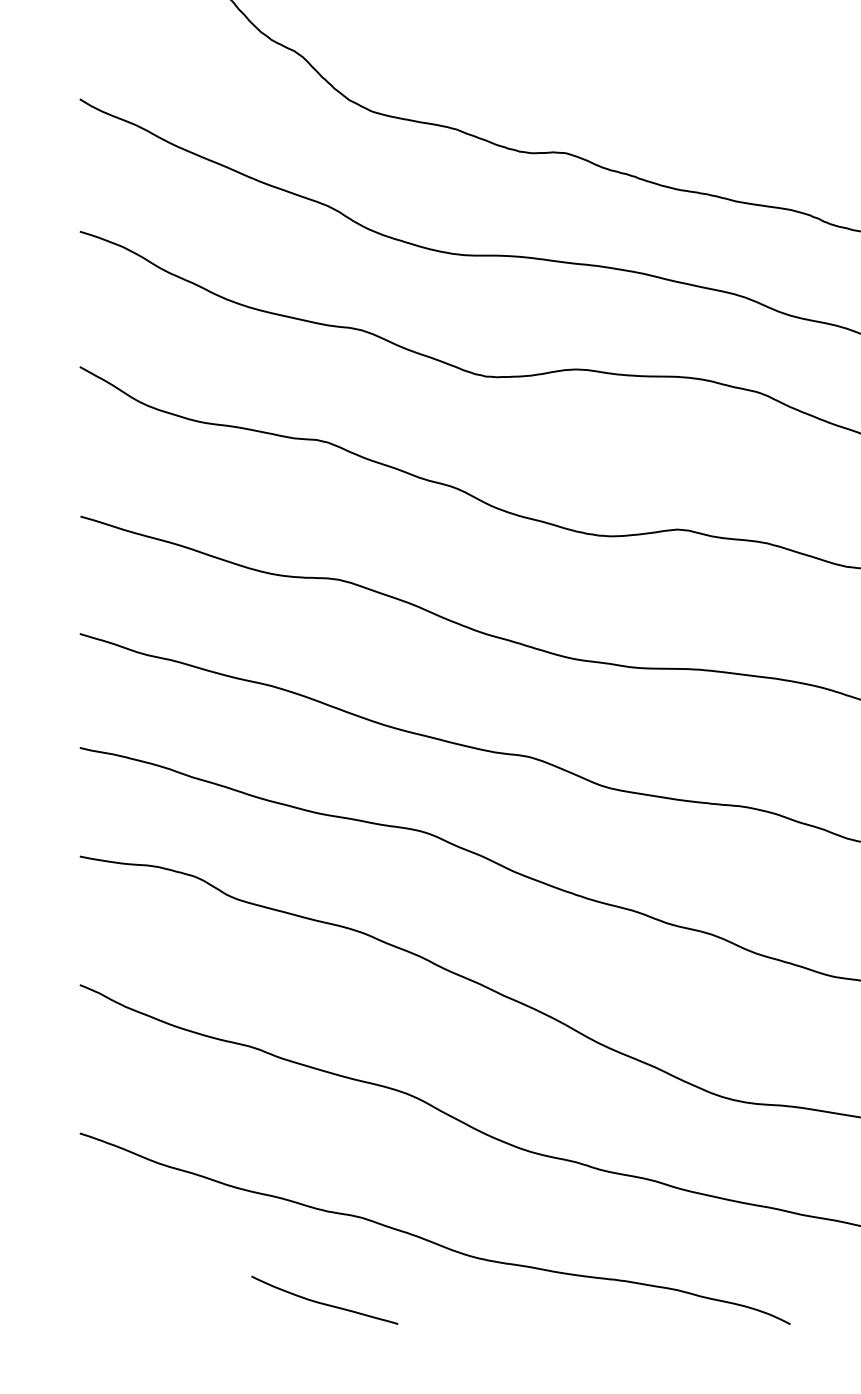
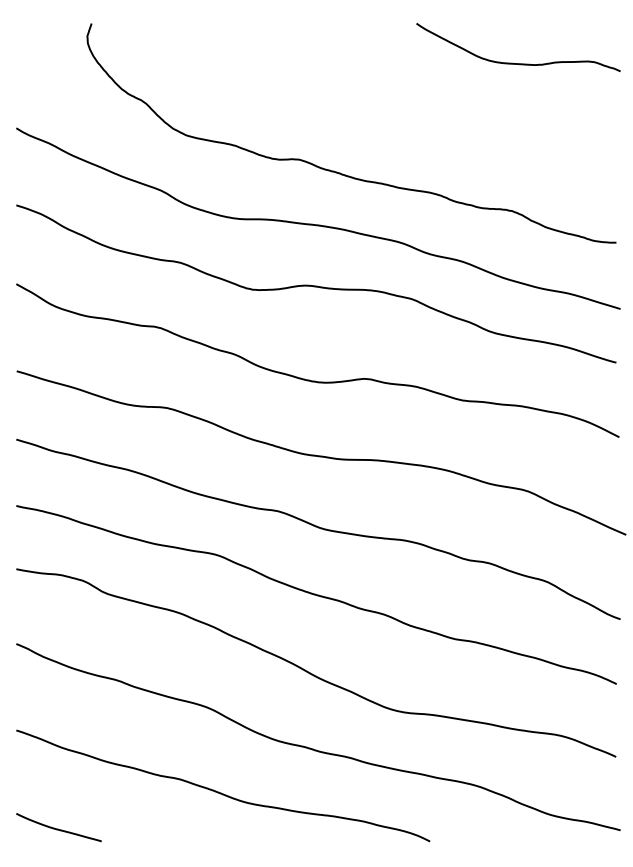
curve: (323, 1301) -> (58, 828), moved

